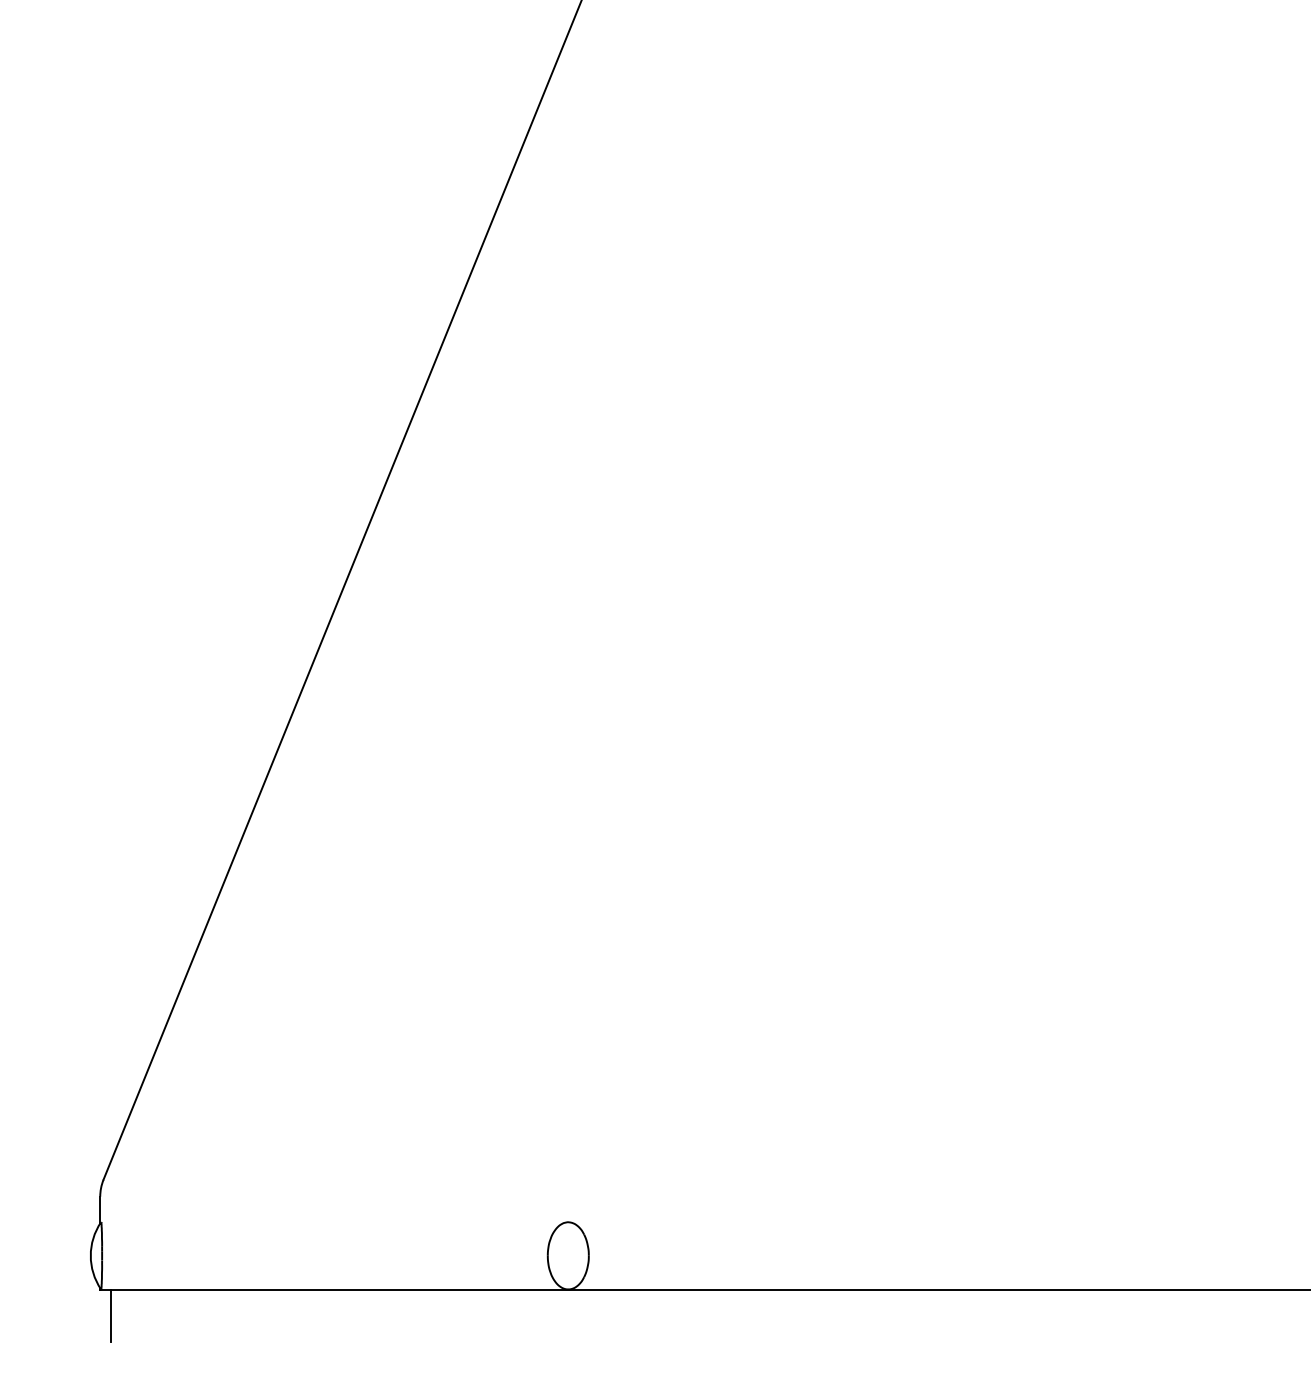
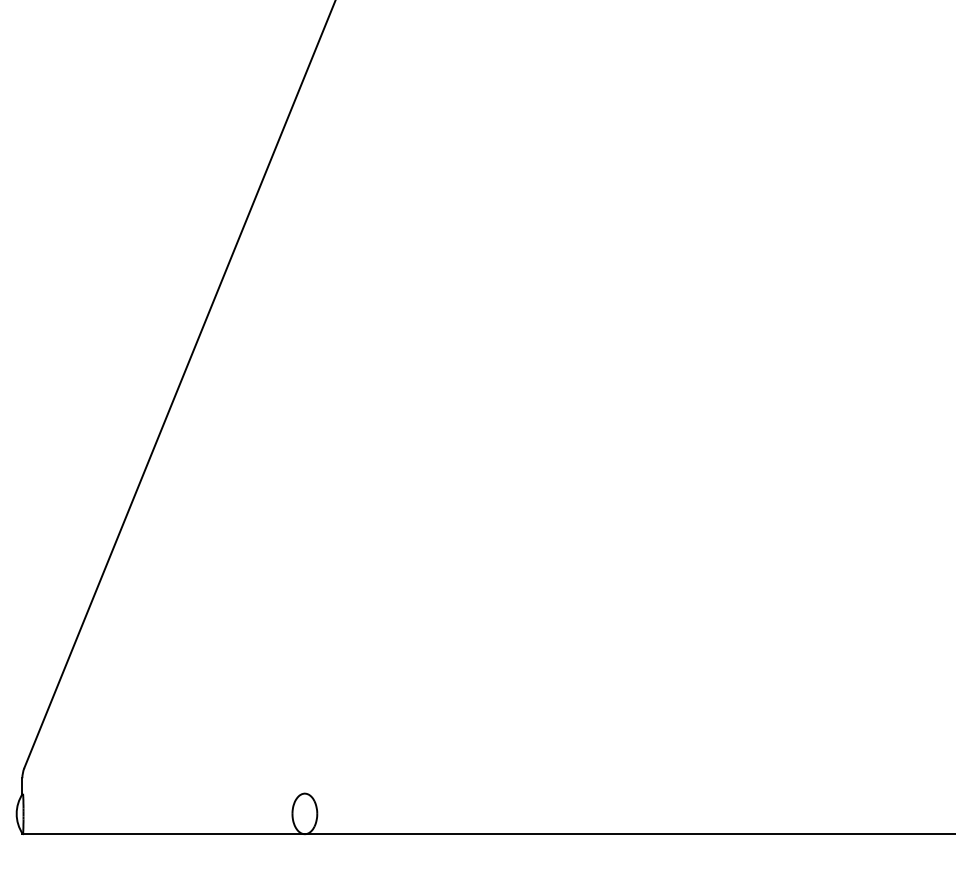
line: (110, 1314) -> (28, 849), removed

